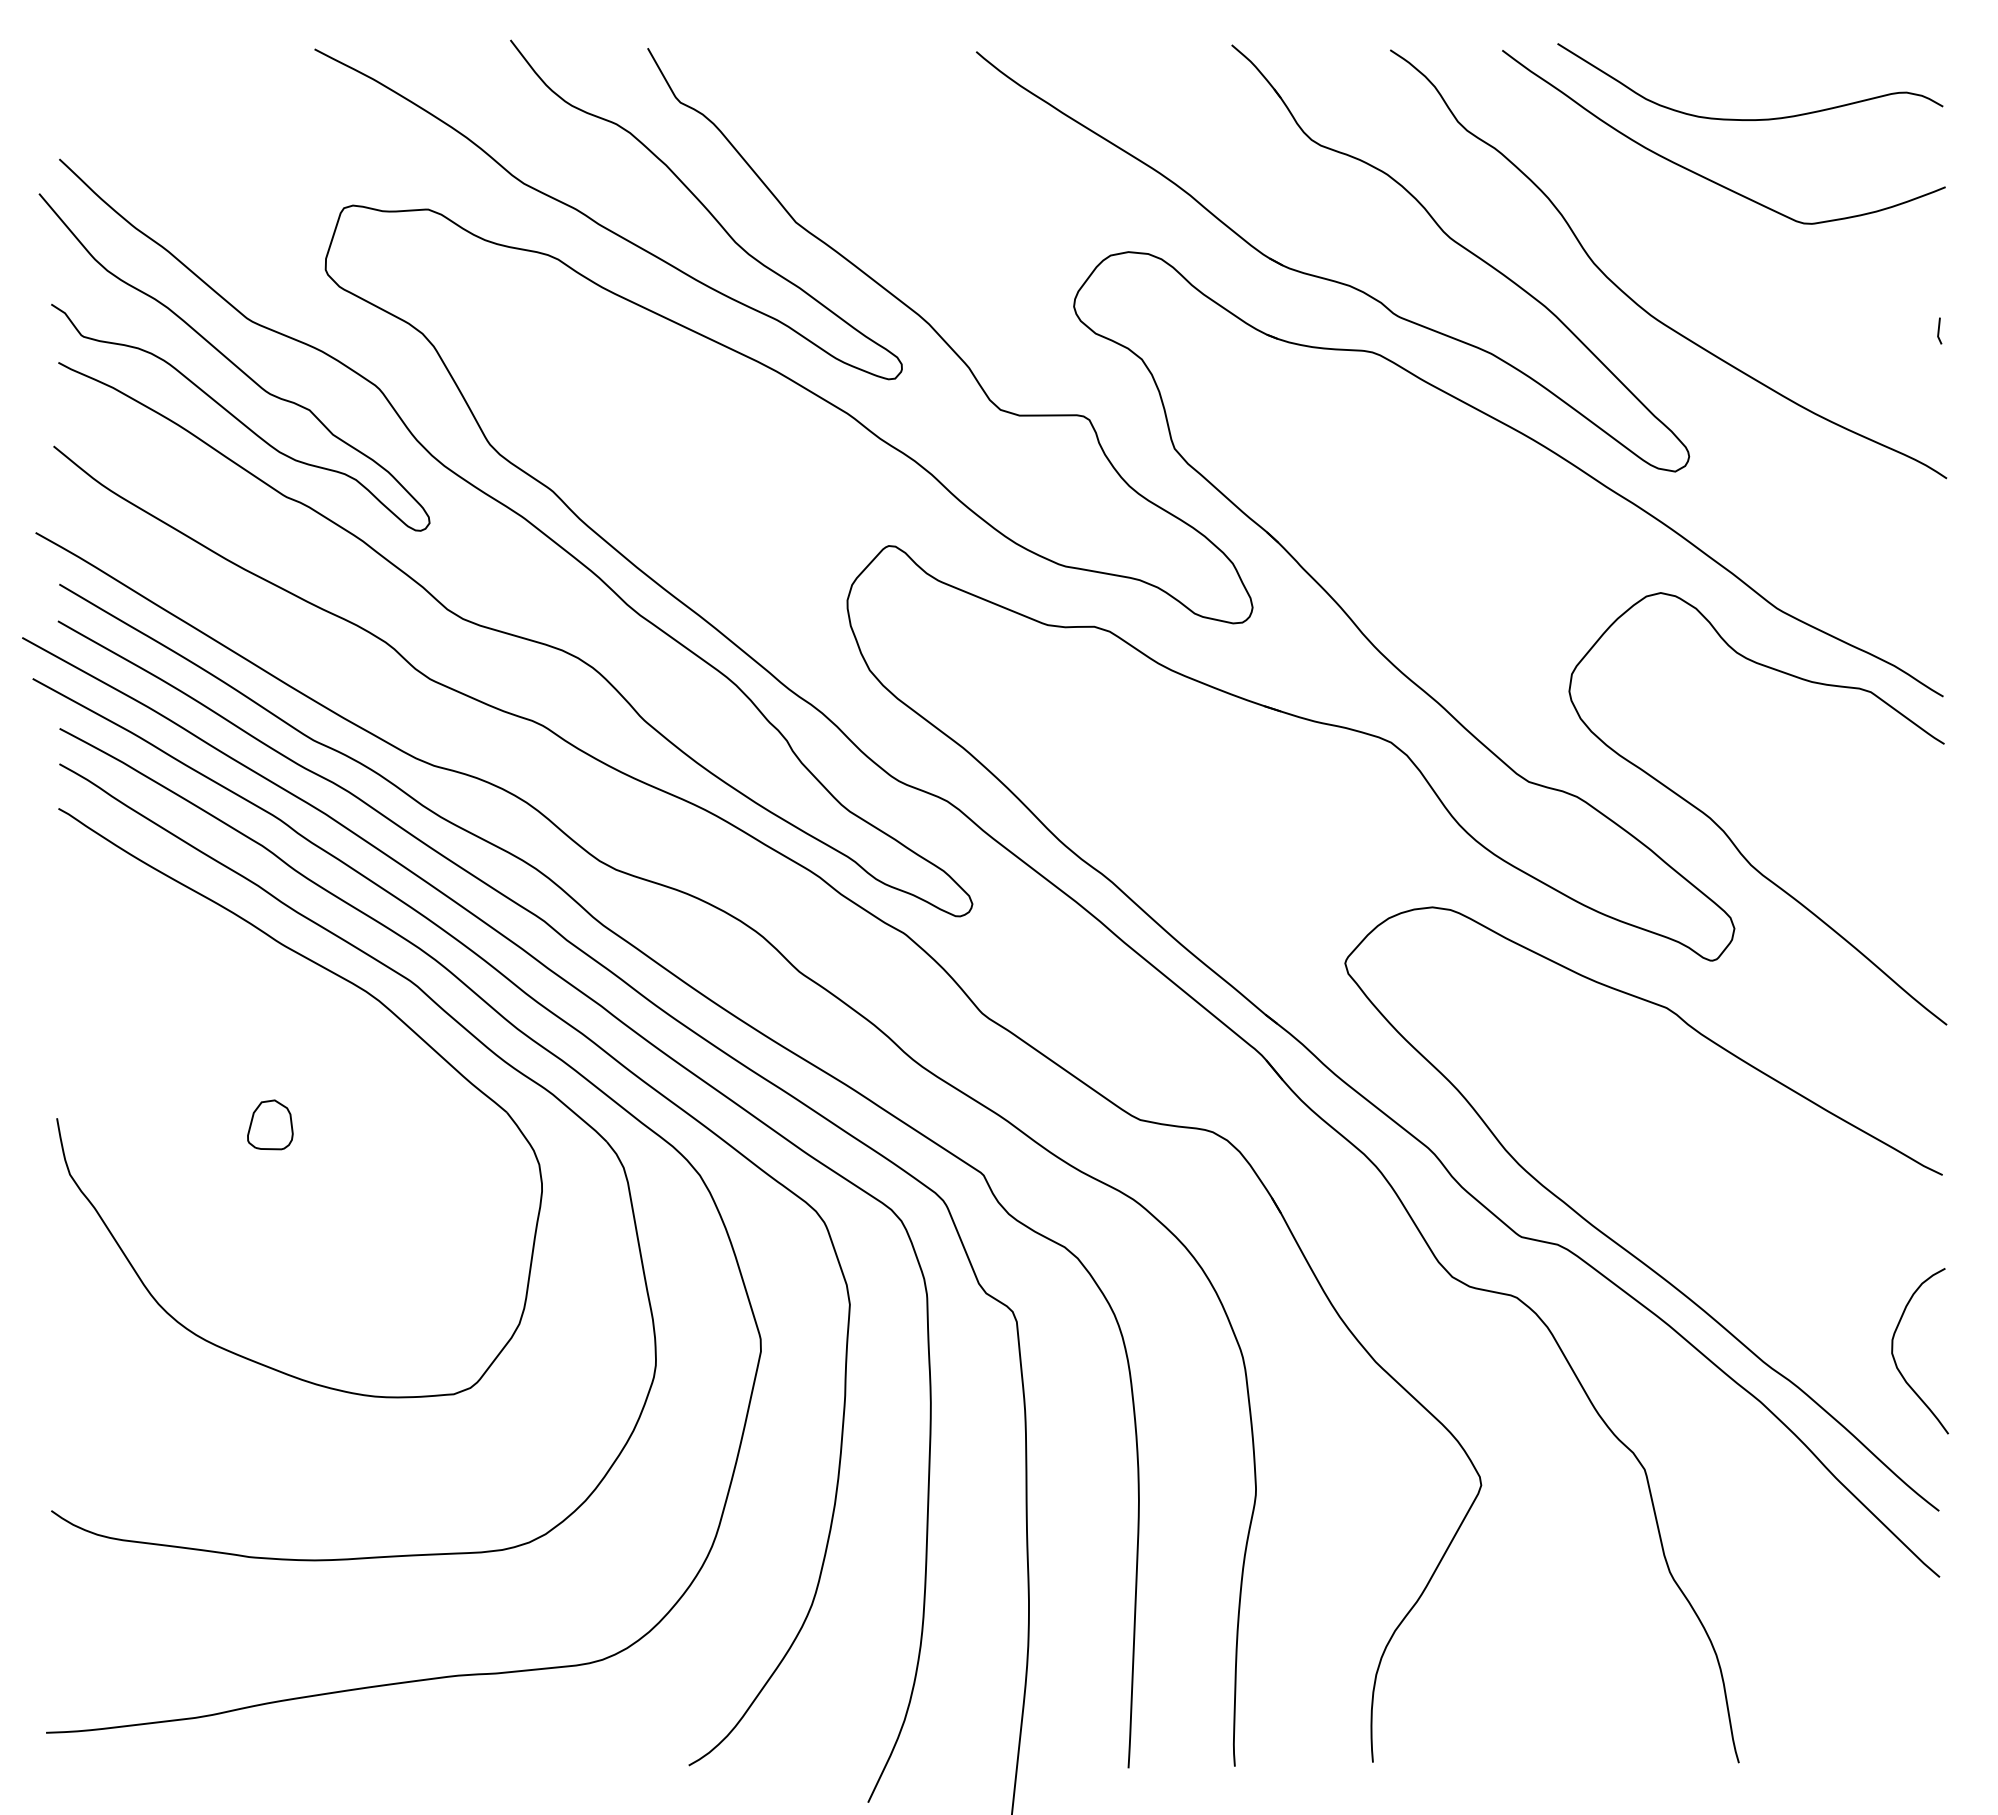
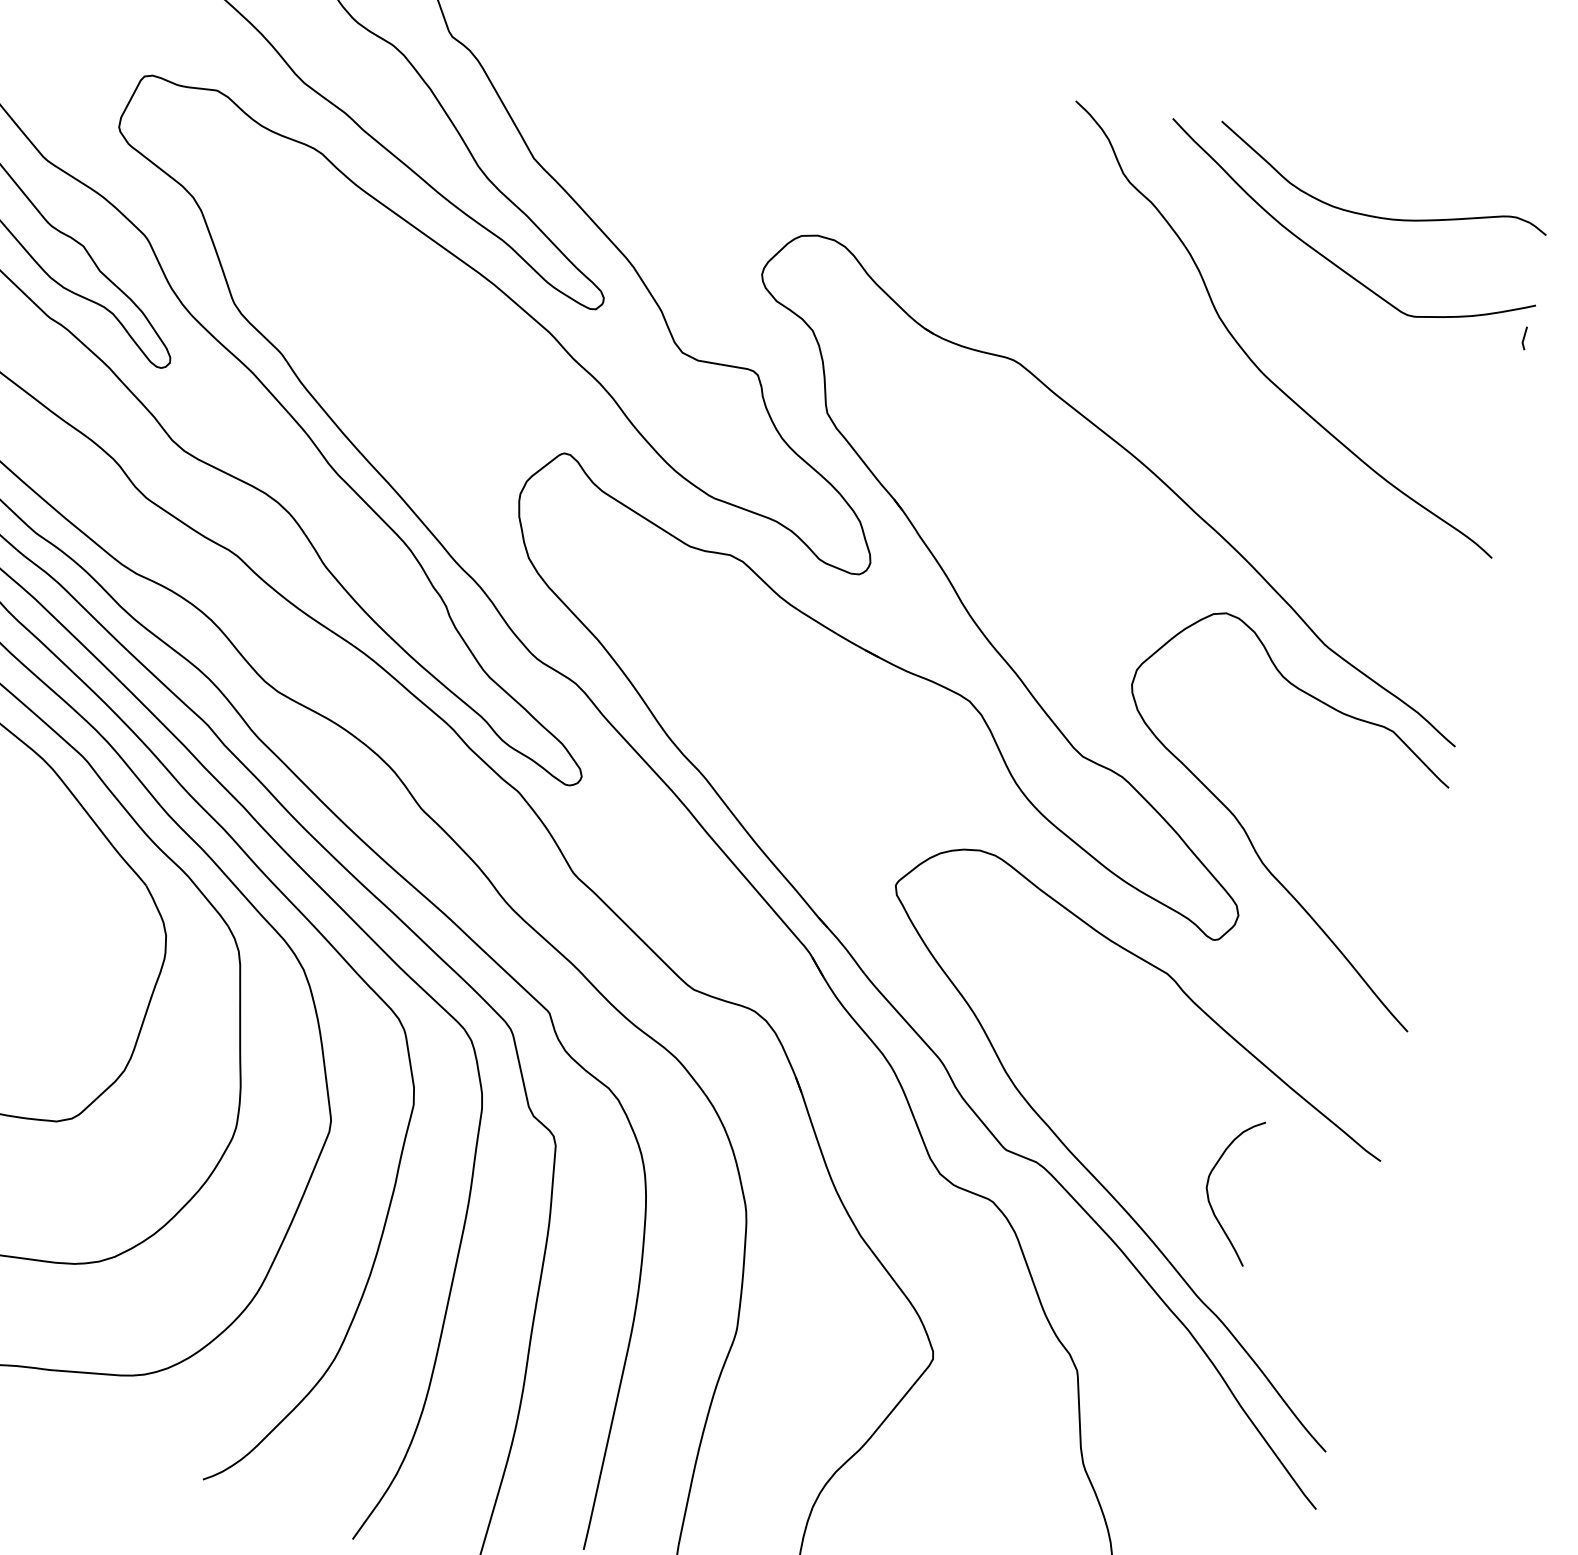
part: (1328, 278) -> (986, 289), removed
line: (1939, 330) -> (1524, 337), moved
curve: (1895, 1359) -> (1208, 1193), moved

